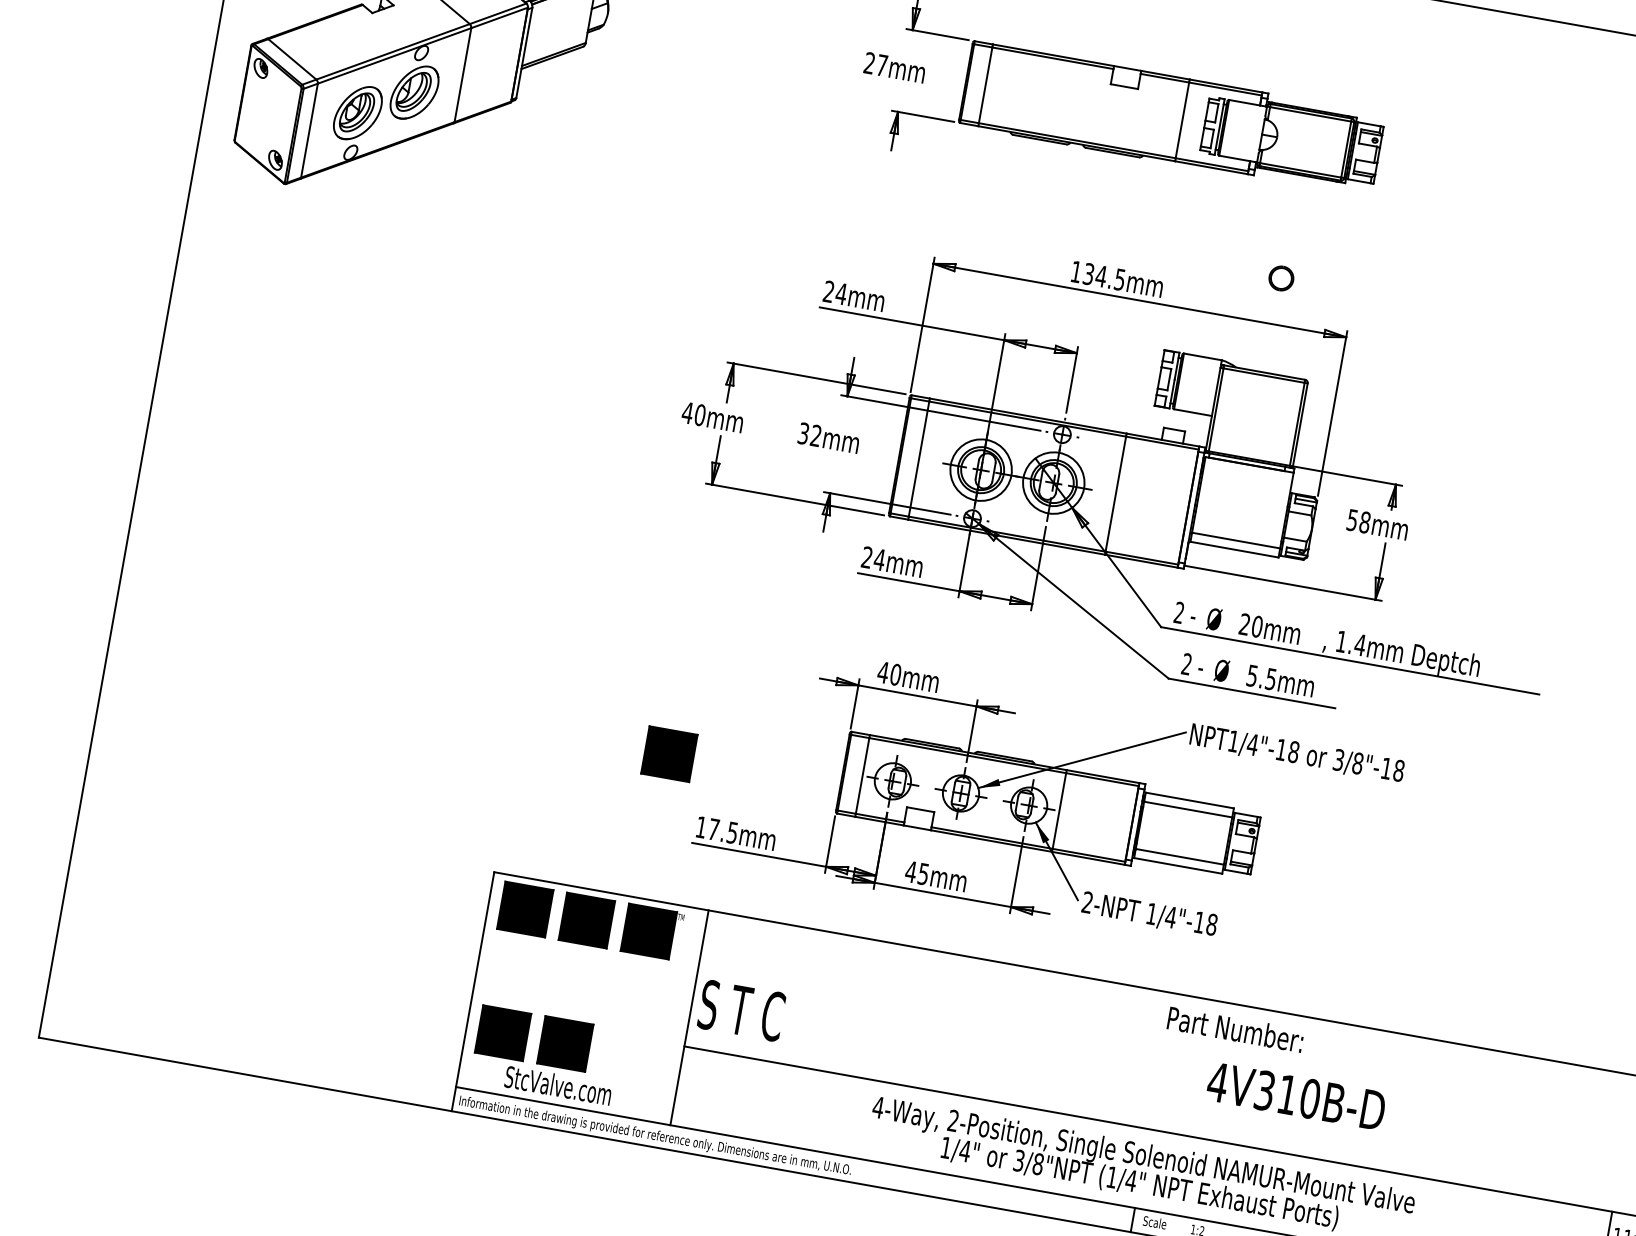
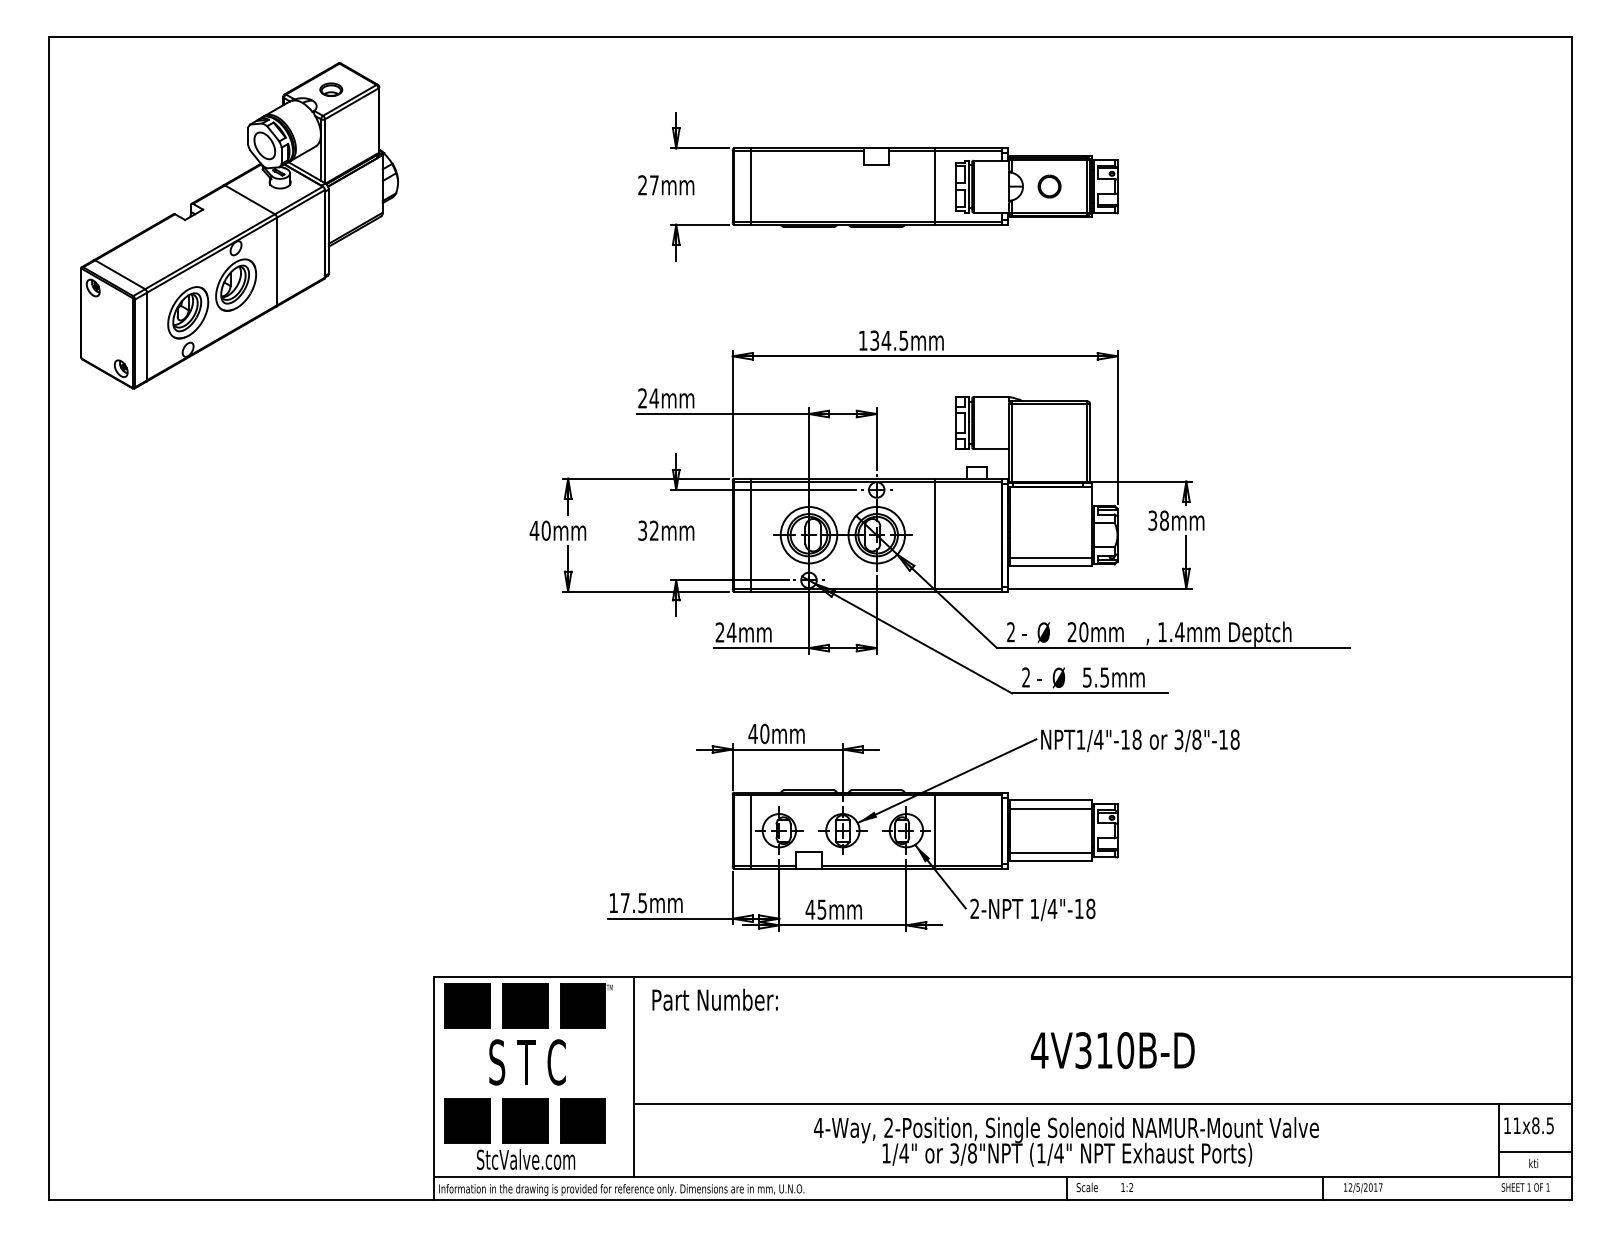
part: (1281, 278) -> (1049, 186), moved
text: (1352, 520) -> (1152, 520), 58mm -> 38mm
part: (669, 753) -> (582, 1120), moved
text: (741, 1010) -> (527, 1062), moved
text: (1235, 1029) -> (714, 999), moved
text: (1296, 1096) -> (1112, 1050), moved

